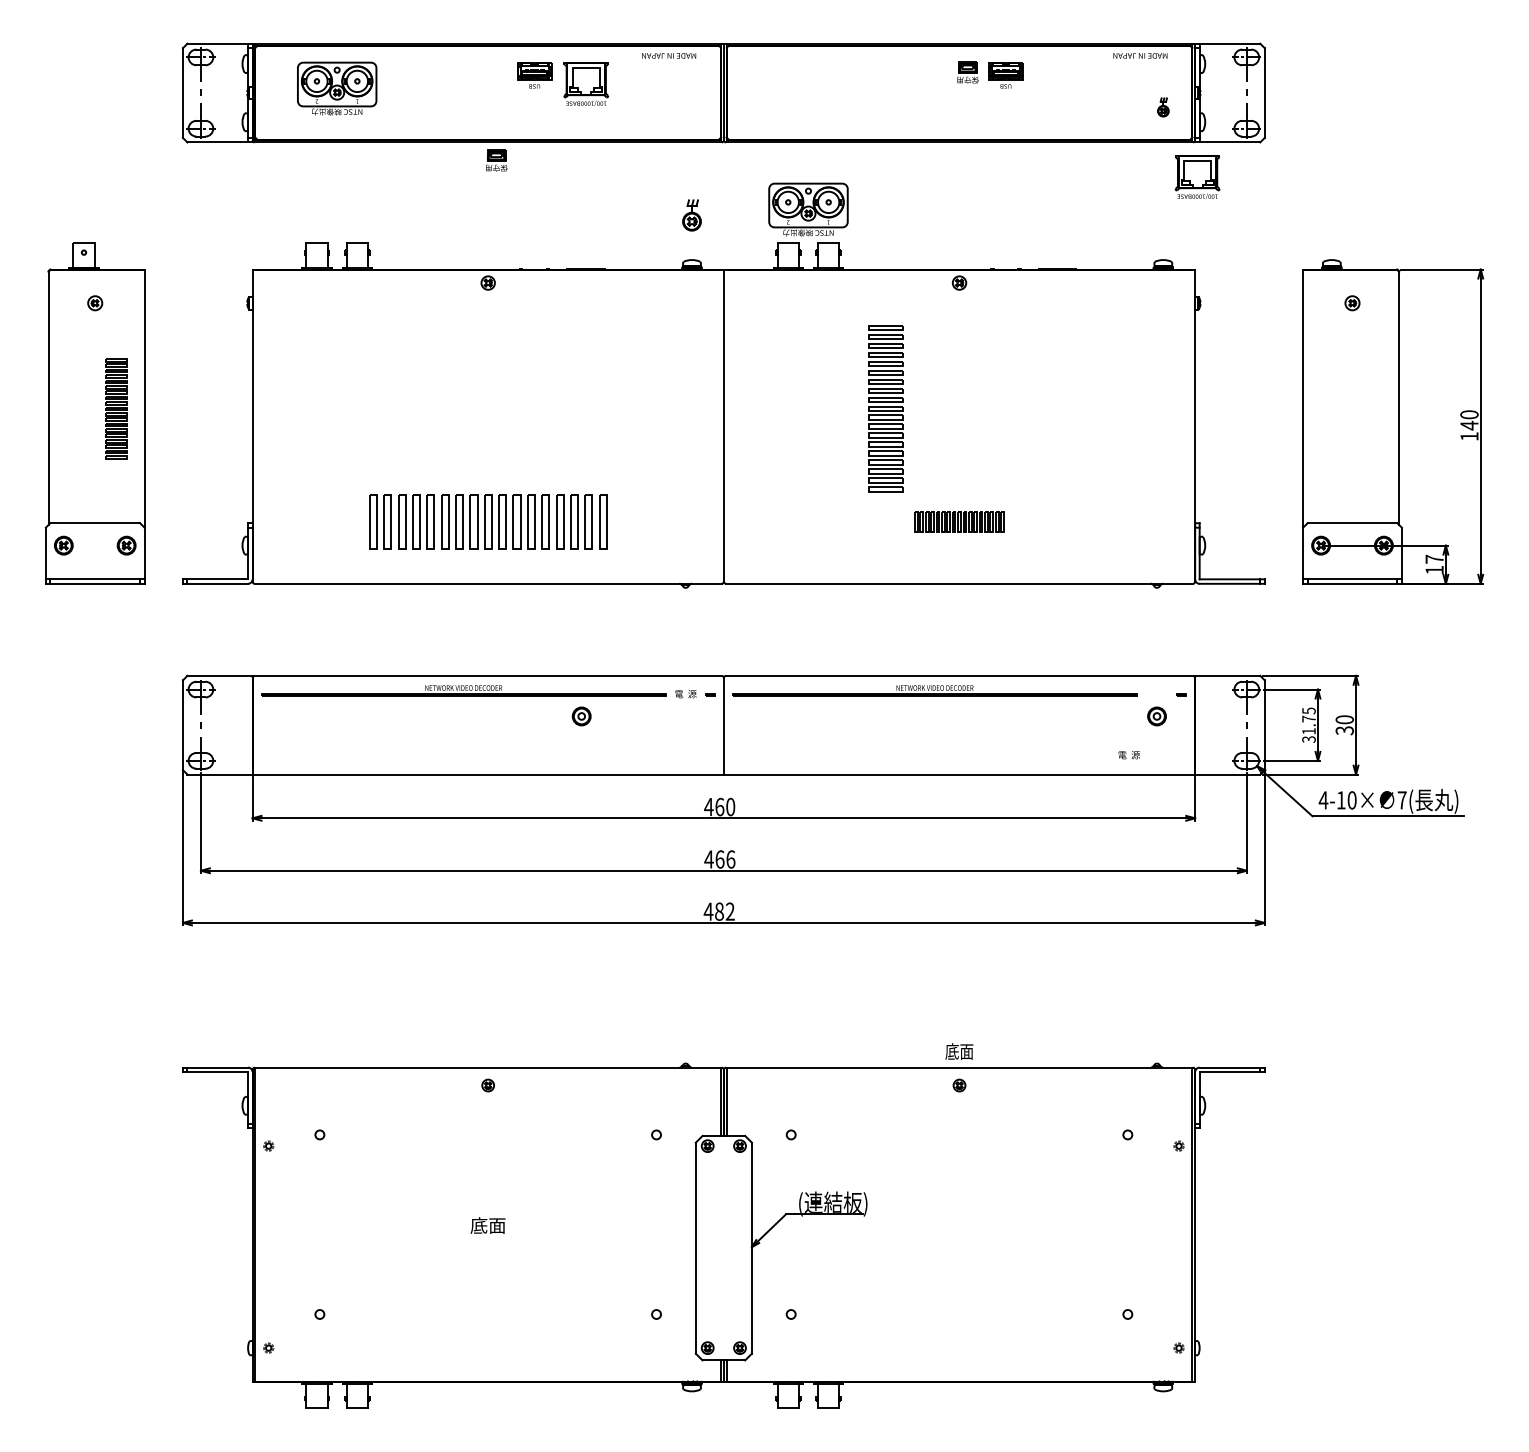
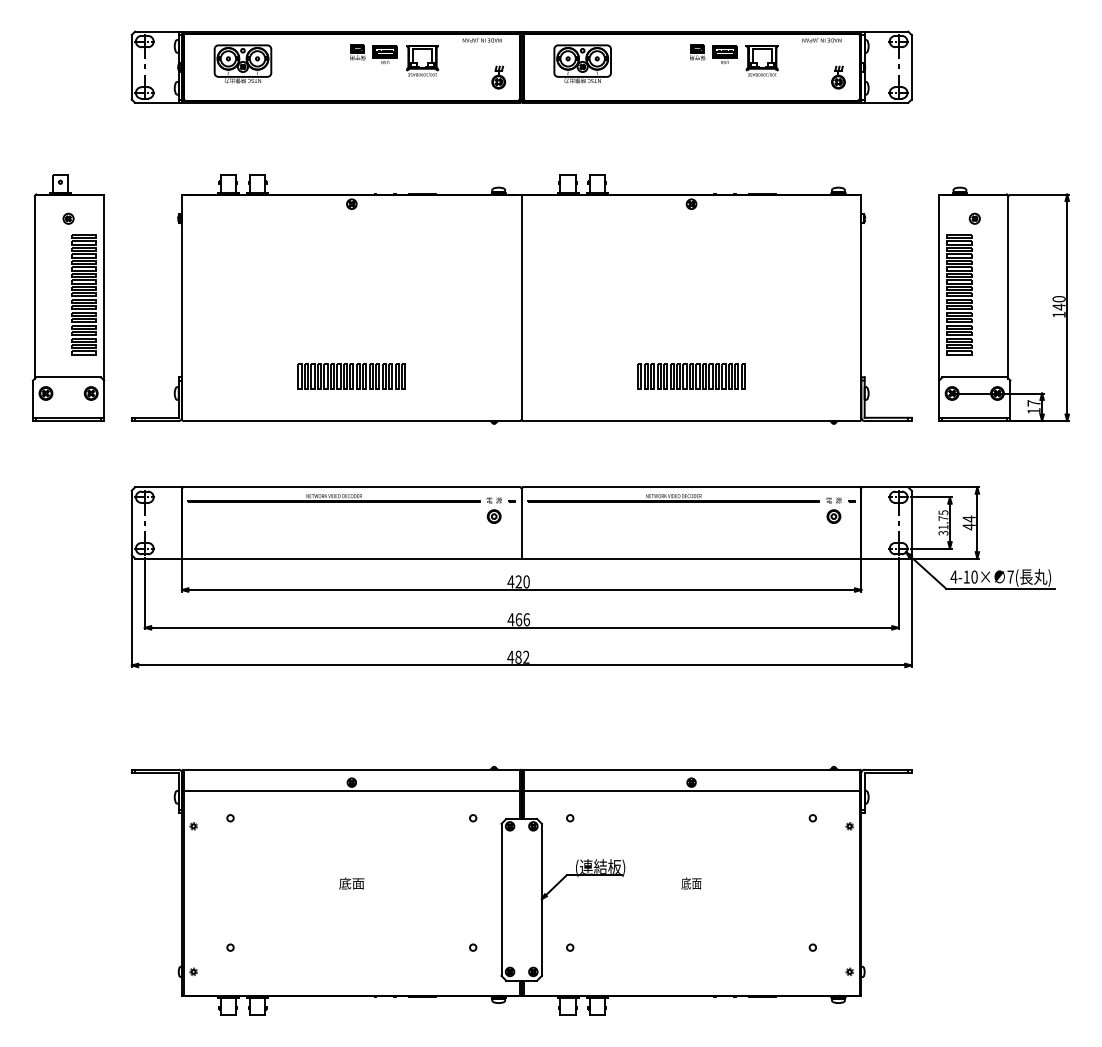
part: (1163, 107) -> (838, 77), size x1.67
part: (496, 160) -> (357, 52), moved
part: (1197, 176) -> (762, 60), moved
part: (808, 209) -> (582, 63), moved
part: (691, 215) -> (498, 77), moved
part: (116, 408) -> (83, 294), size x1.67
part: (885, 408) -> (958, 294), moved
part: (487, 521) -> (351, 376), size x0.62
part: (959, 521) -> (691, 376), size x1.67
part: (581, 716) -> (494, 516), moved
text: (1344, 725) -> (969, 523), 30 -> 44
text: (1128, 755) -> (833, 500), moved
text: (719, 806) -> (518, 581), 460 -> 420
text: (959, 1051) -> (691, 883), moved
line: (488, 1096) -> (352, 790), added
line: (959, 1096) -> (691, 790), added

